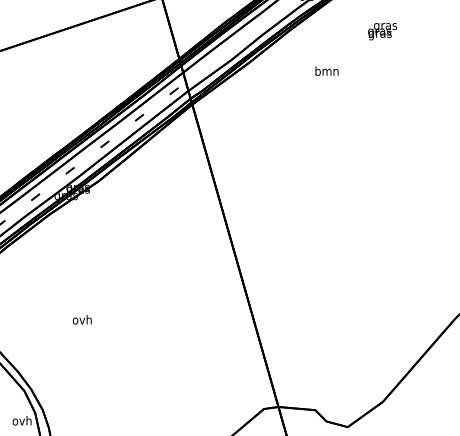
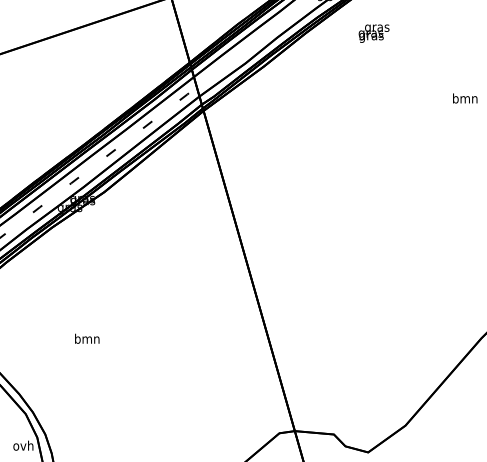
text: (382, 31) -> (373, 33), moved
text: (327, 71) -> (465, 98), moved
text: (82, 319) -> (87, 338), ovh -> bmn

